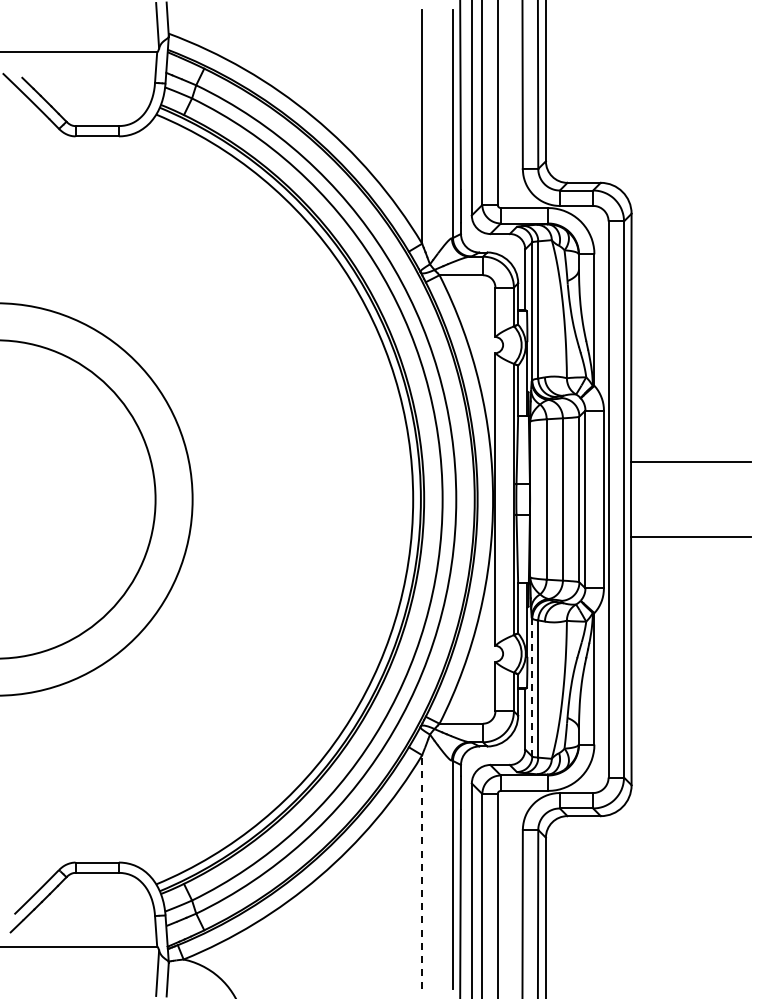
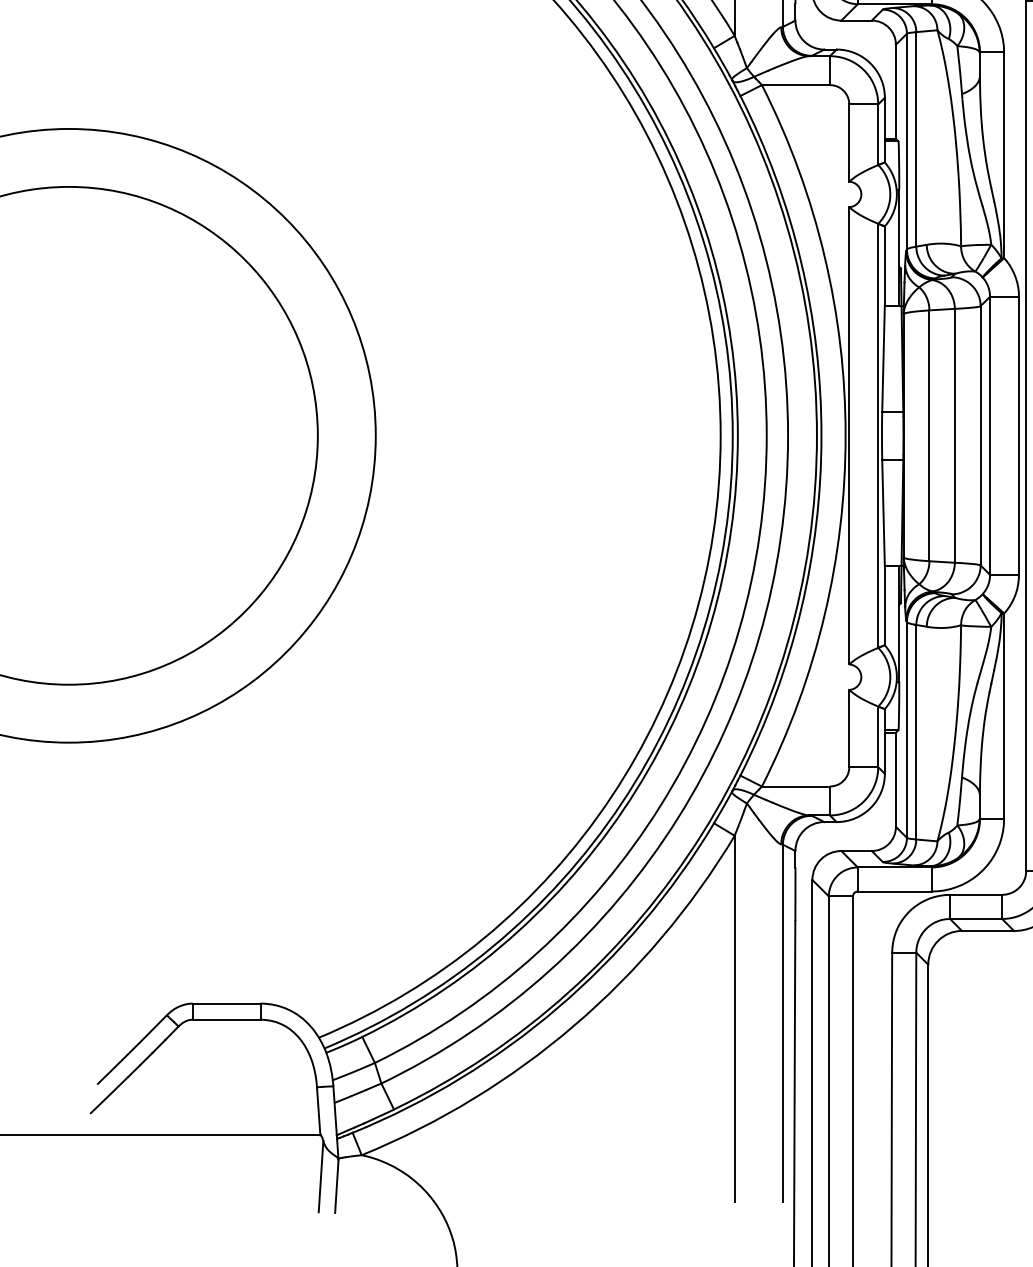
line: (532, 687) -> (907, 729), dashed -> solid
line: (422, 871) -> (735, 1017), dashed -> solid

